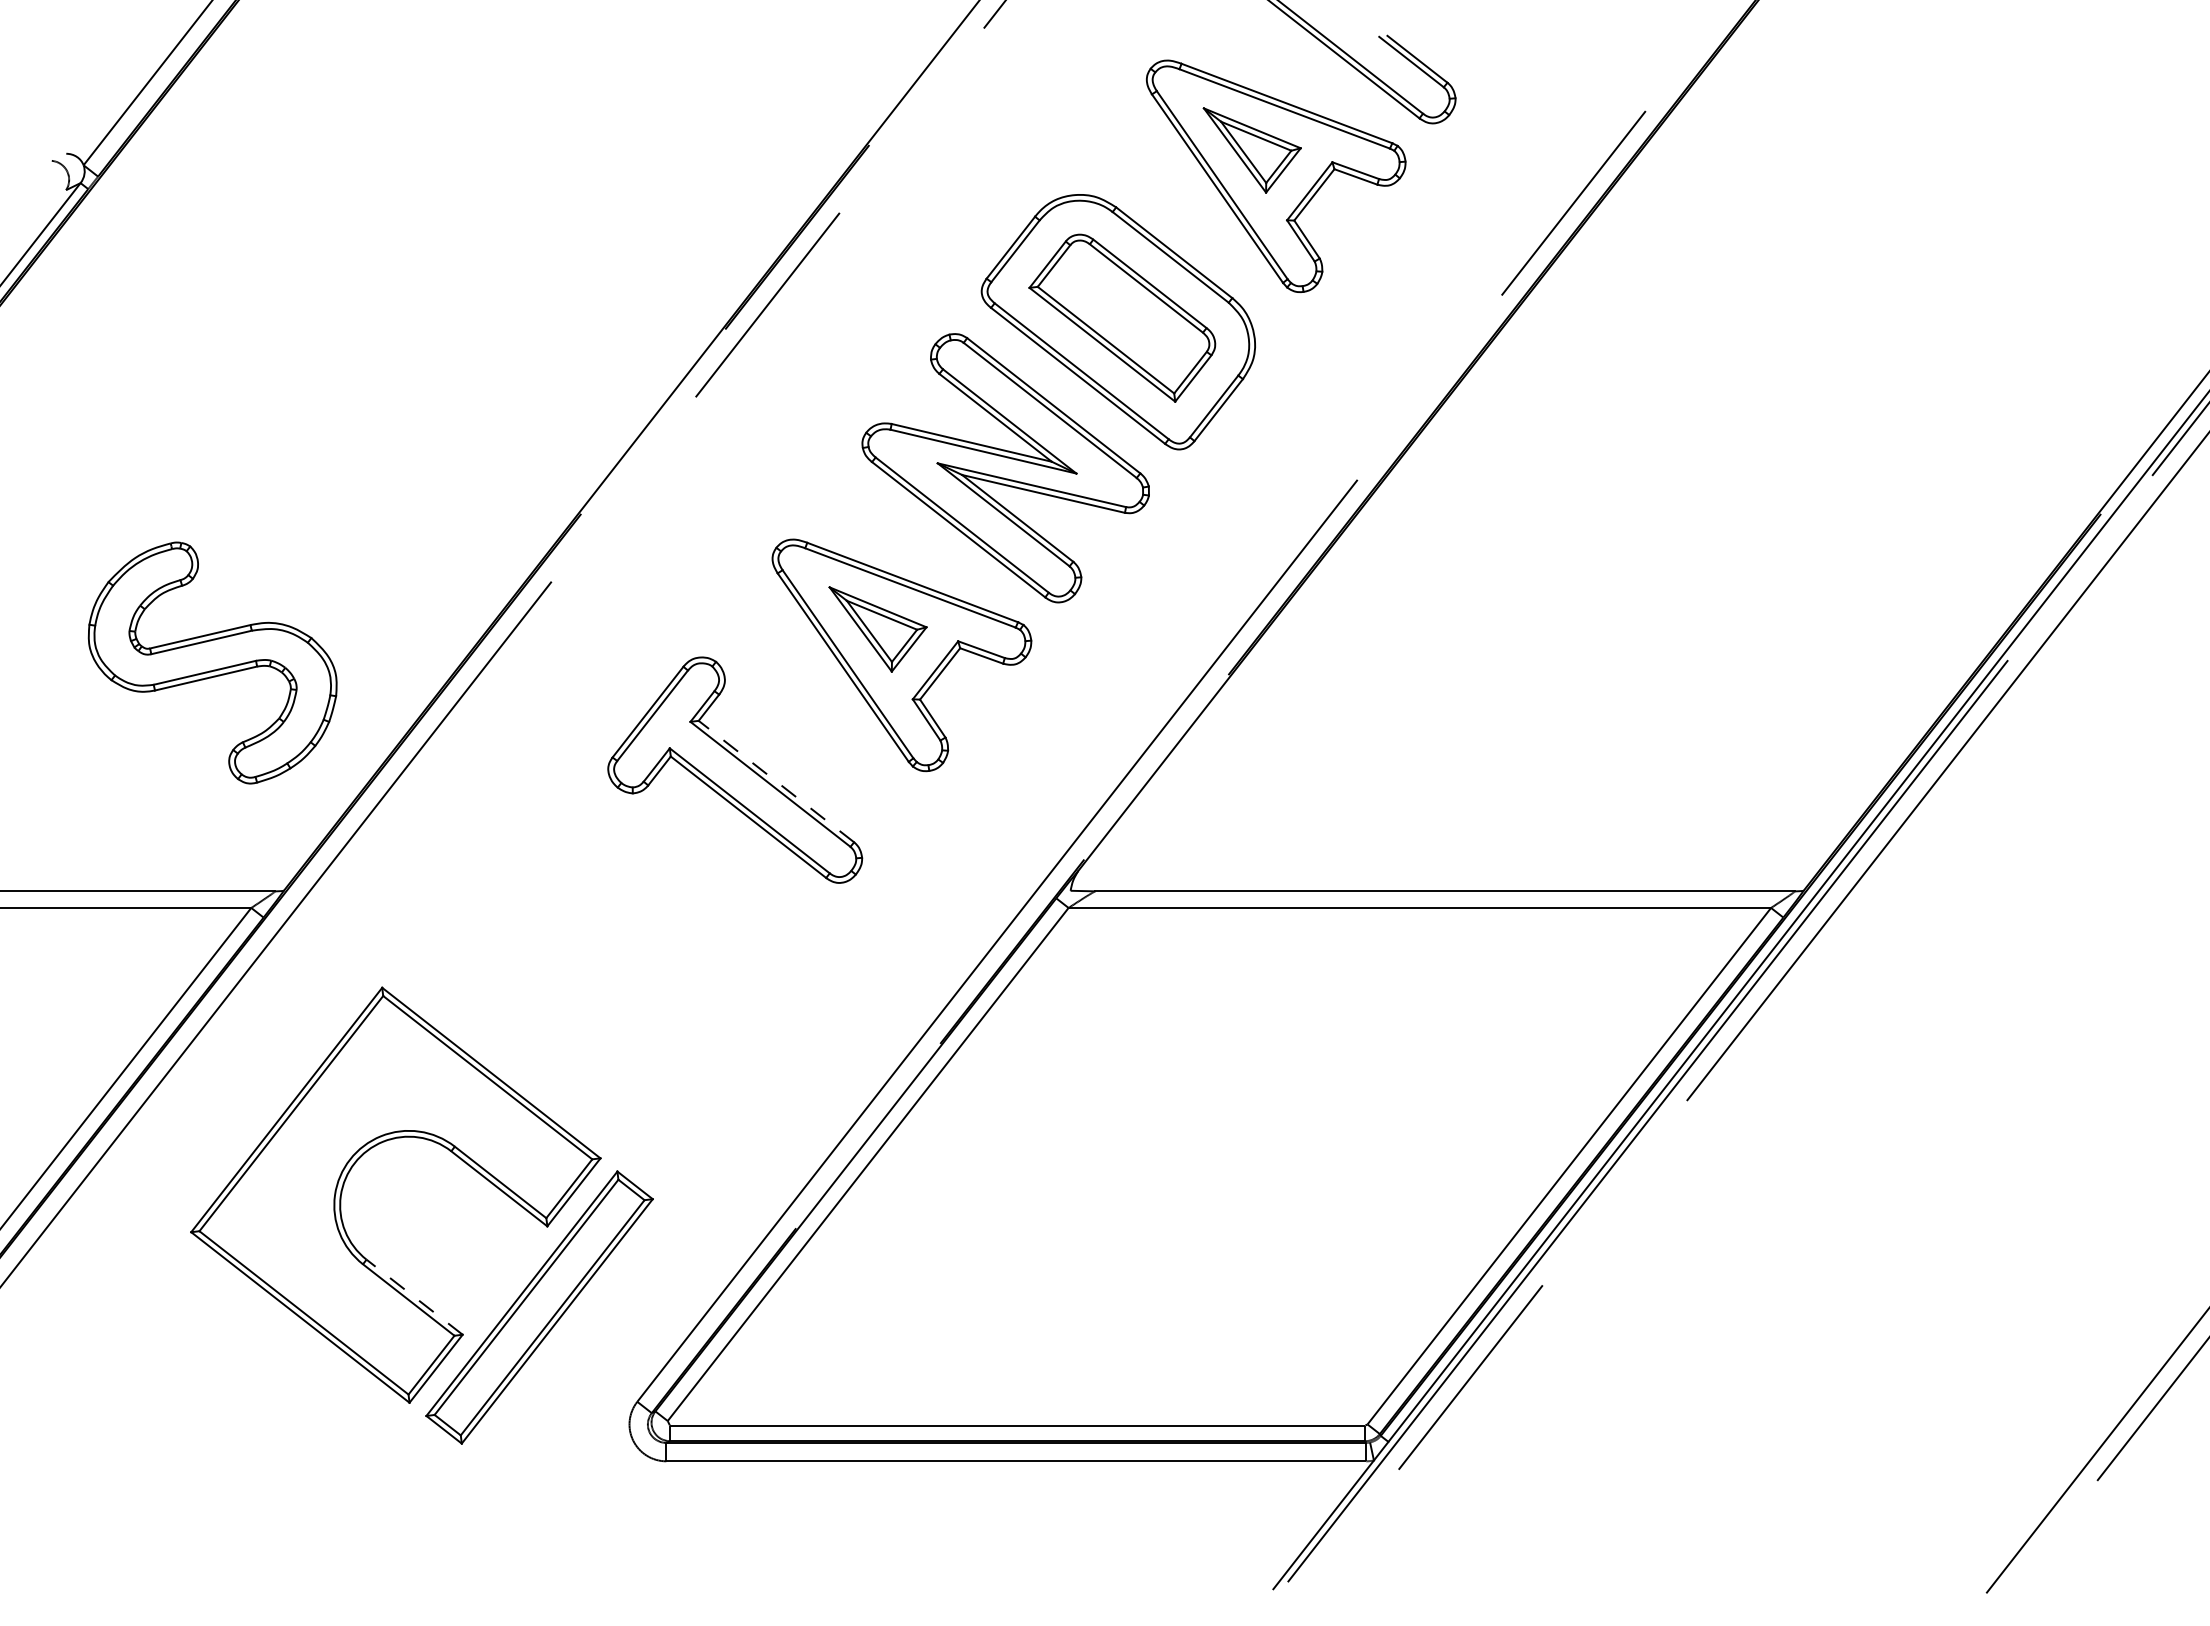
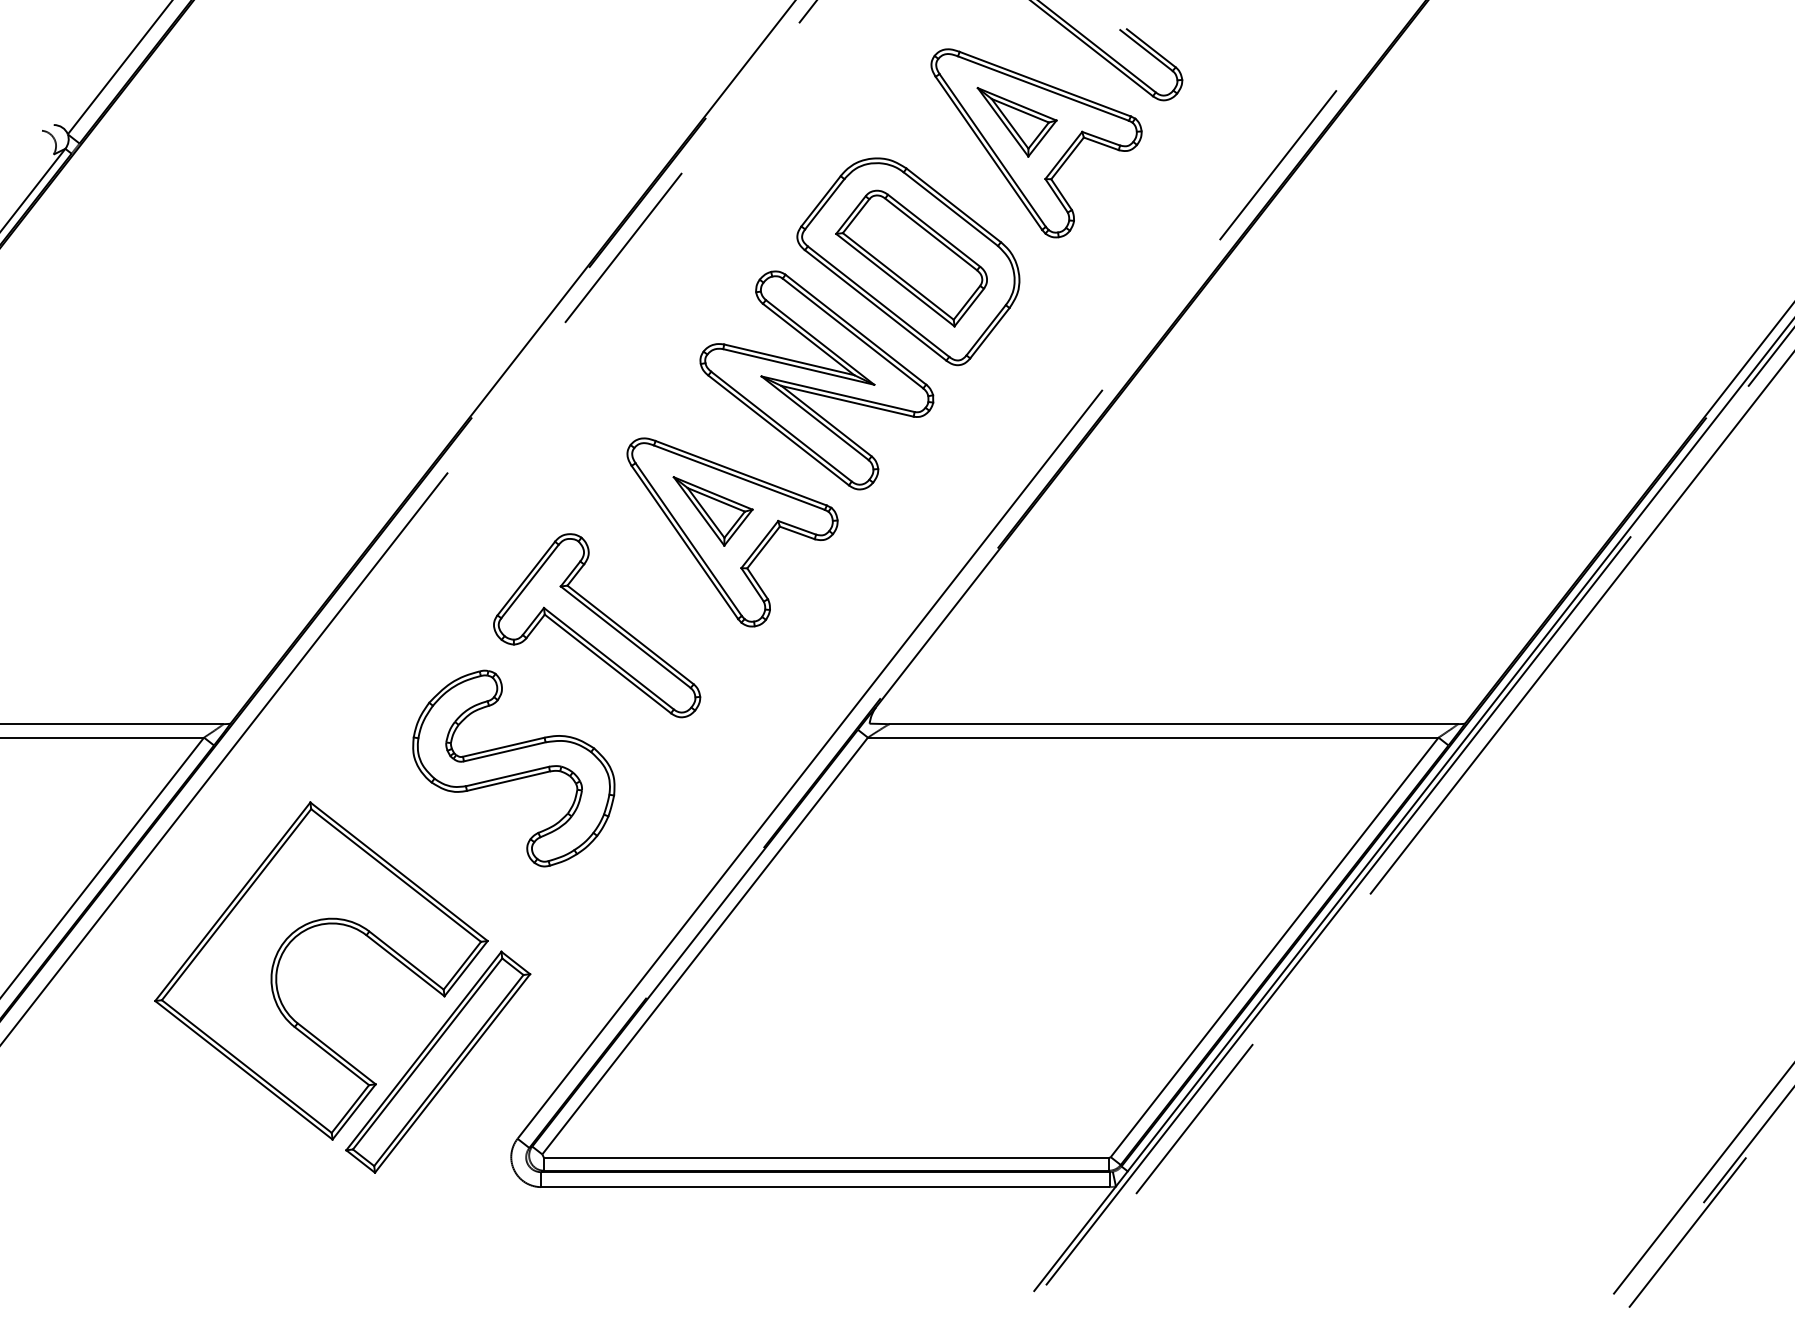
part: (212, 662) -> (513, 768), moved
line: (776, 781) -> (630, 634), dashed -> solid
line: (414, 1297) -> (336, 1054), dashed -> solid
line: (2077, 1516) -> (1687, 1231), added

